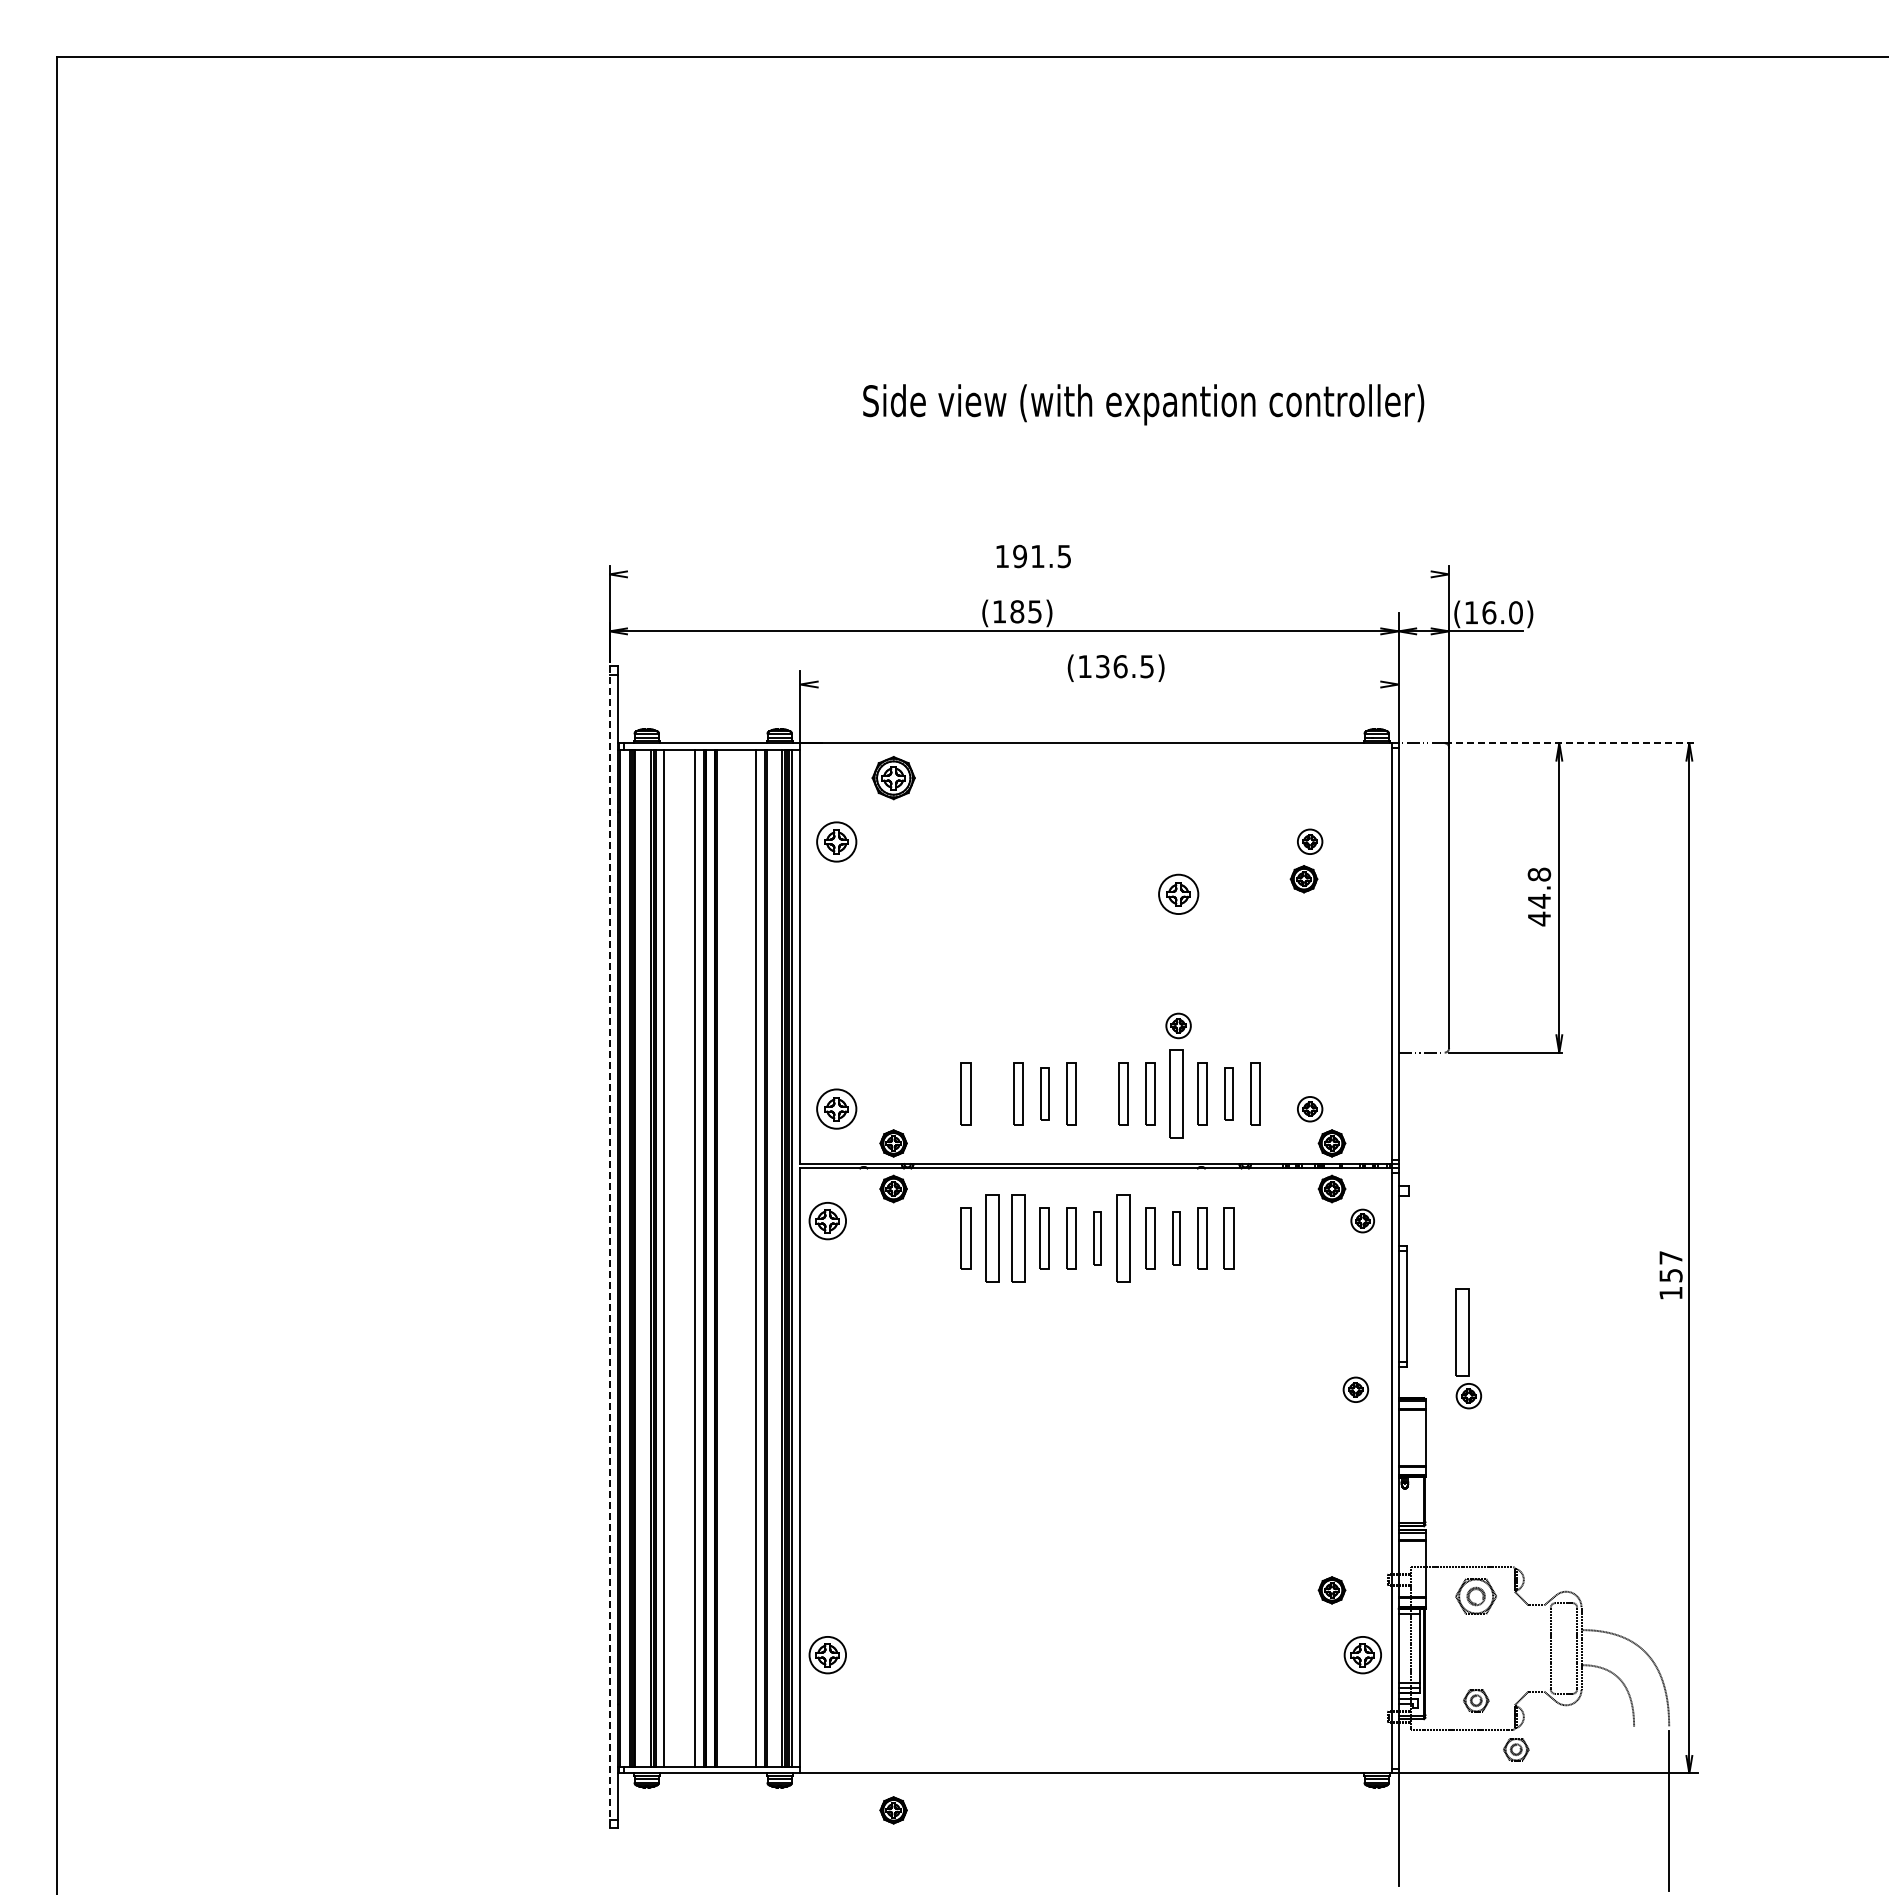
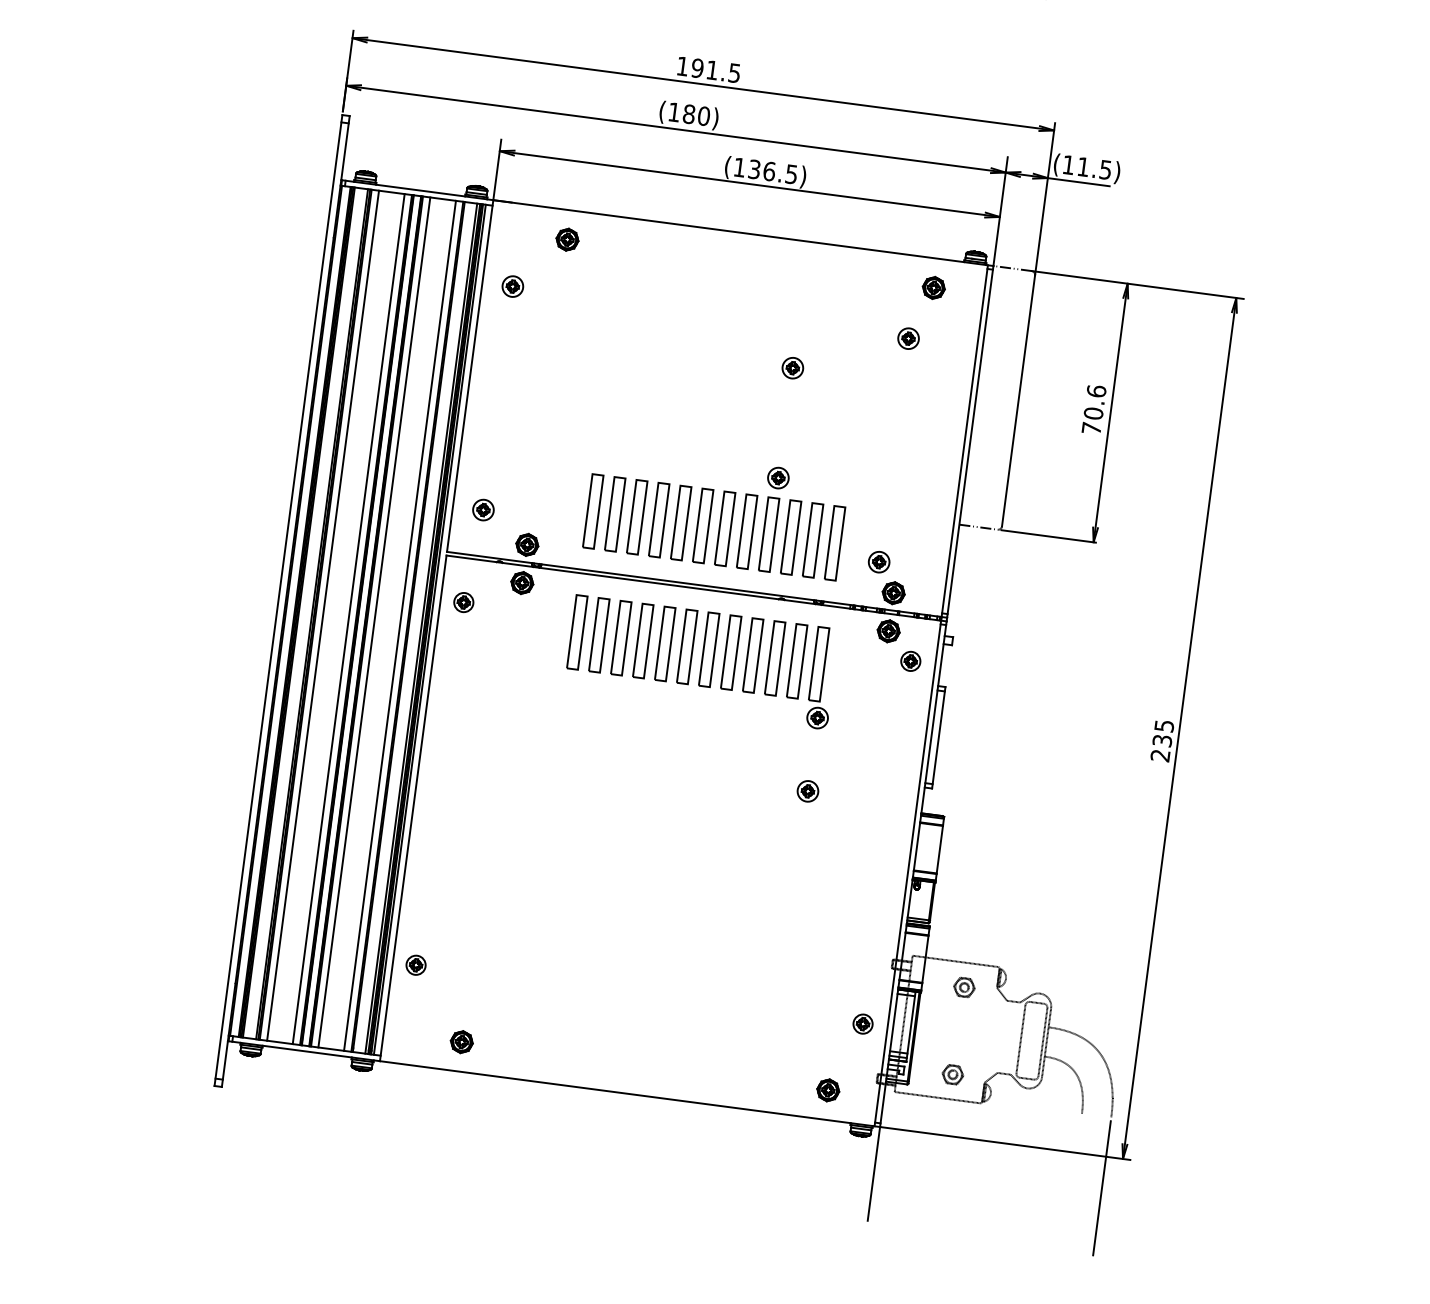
line: (1029, 574) -> (703, 84), added
text: (1035, 611) -> (704, 116), (185) -> (180)
text: (1502, 612) -> (1094, 168), (16.0) -> (11.5)
line: (1099, 684) -> (749, 184), added
line: (1571, 743) -> (1137, 285), dashed -> solid
part: (893, 778) -> (567, 239), size x0.62
part: (836, 841) -> (512, 286), size x0.62
part: (1303, 879) -> (933, 288), moved
part: (1178, 894) -> (792, 368), size x0.62
text: (1539, 896) -> (1094, 409), 44.8 -> 70.6
part: (965, 1093) -> (592, 511), size x1.43
part: (992, 1093) -> (615, 514), added
part: (1018, 1093) -> (637, 516), size x1.43
part: (1044, 1093) -> (658, 519), size x1.67
part: (1071, 1093) -> (681, 522), size x1.43
part: (1097, 1093) -> (703, 525), added
part: (1123, 1093) -> (724, 528), size x1.43
part: (1150, 1093) -> (747, 531), size x1.43
part: (1202, 1093) -> (790, 537), size x1.43
part: (1228, 1093) -> (812, 540), size x1.67
part: (1255, 1093) -> (835, 543), size x1.43
part: (836, 1109) -> (483, 510), size x0.62
part: (827, 1220) -> (463, 602), size x0.62
part: (965, 1238) -> (576, 632), size x1.43
part: (1044, 1238) -> (642, 640), size x1.43
part: (1071, 1238) -> (665, 643), size x1.43
part: (1097, 1238) -> (687, 646), size x1.67
part: (1150, 1238) -> (731, 652), size x1.43
part: (1176, 1238) -> (753, 655), size x1.67
part: (1202, 1238) -> (774, 658), size x1.43
part: (1228, 1238) -> (796, 661), size x1.43
line: (609, 1247) -> (278, 600), dashed -> solid
line: (725, 1257) -> (374, 621), added
text: (1670, 1275) -> (1162, 740), 157 -> 235
part: (1468, 1348) -> (822, 678), moved
part: (1355, 1389) -> (807, 791), moved
part: (1331, 1590) -> (827, 1090), moved
part: (1476, 1595) -> (964, 986), size x0.62
part: (827, 1654) -> (415, 964), size x0.62
part: (1362, 1654) -> (862, 1023), size x0.62
part: (1516, 1749) -> (981, 1119), removed
part: (893, 1810) -> (461, 1042), moved

